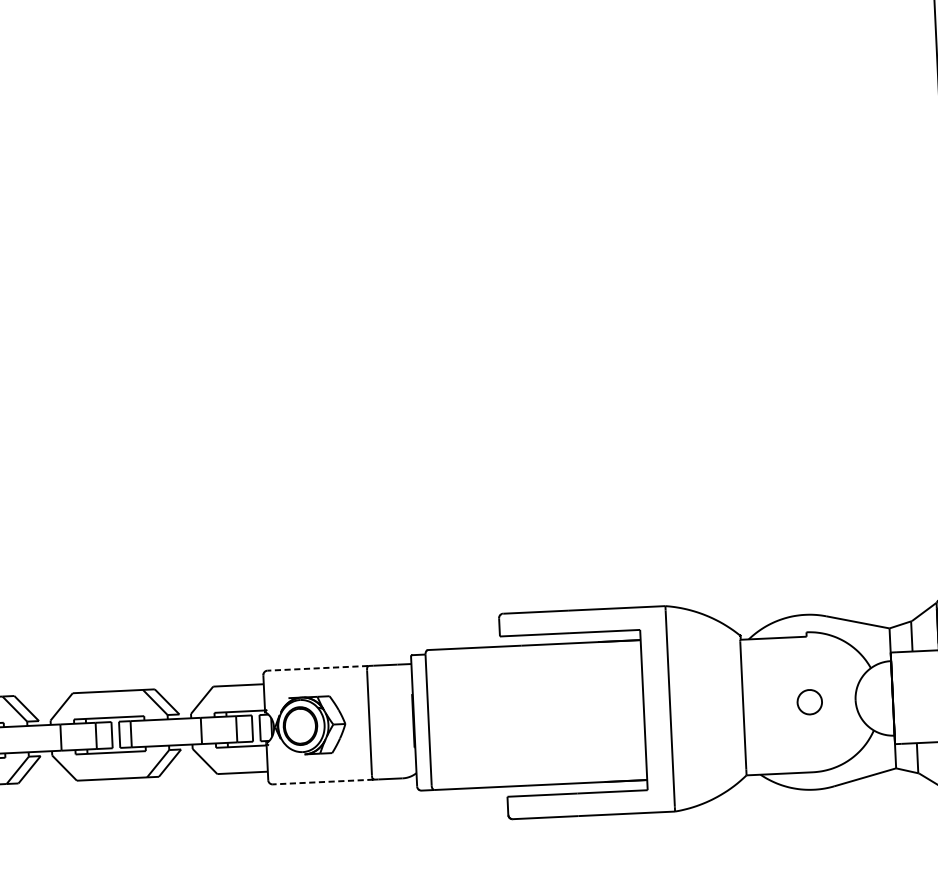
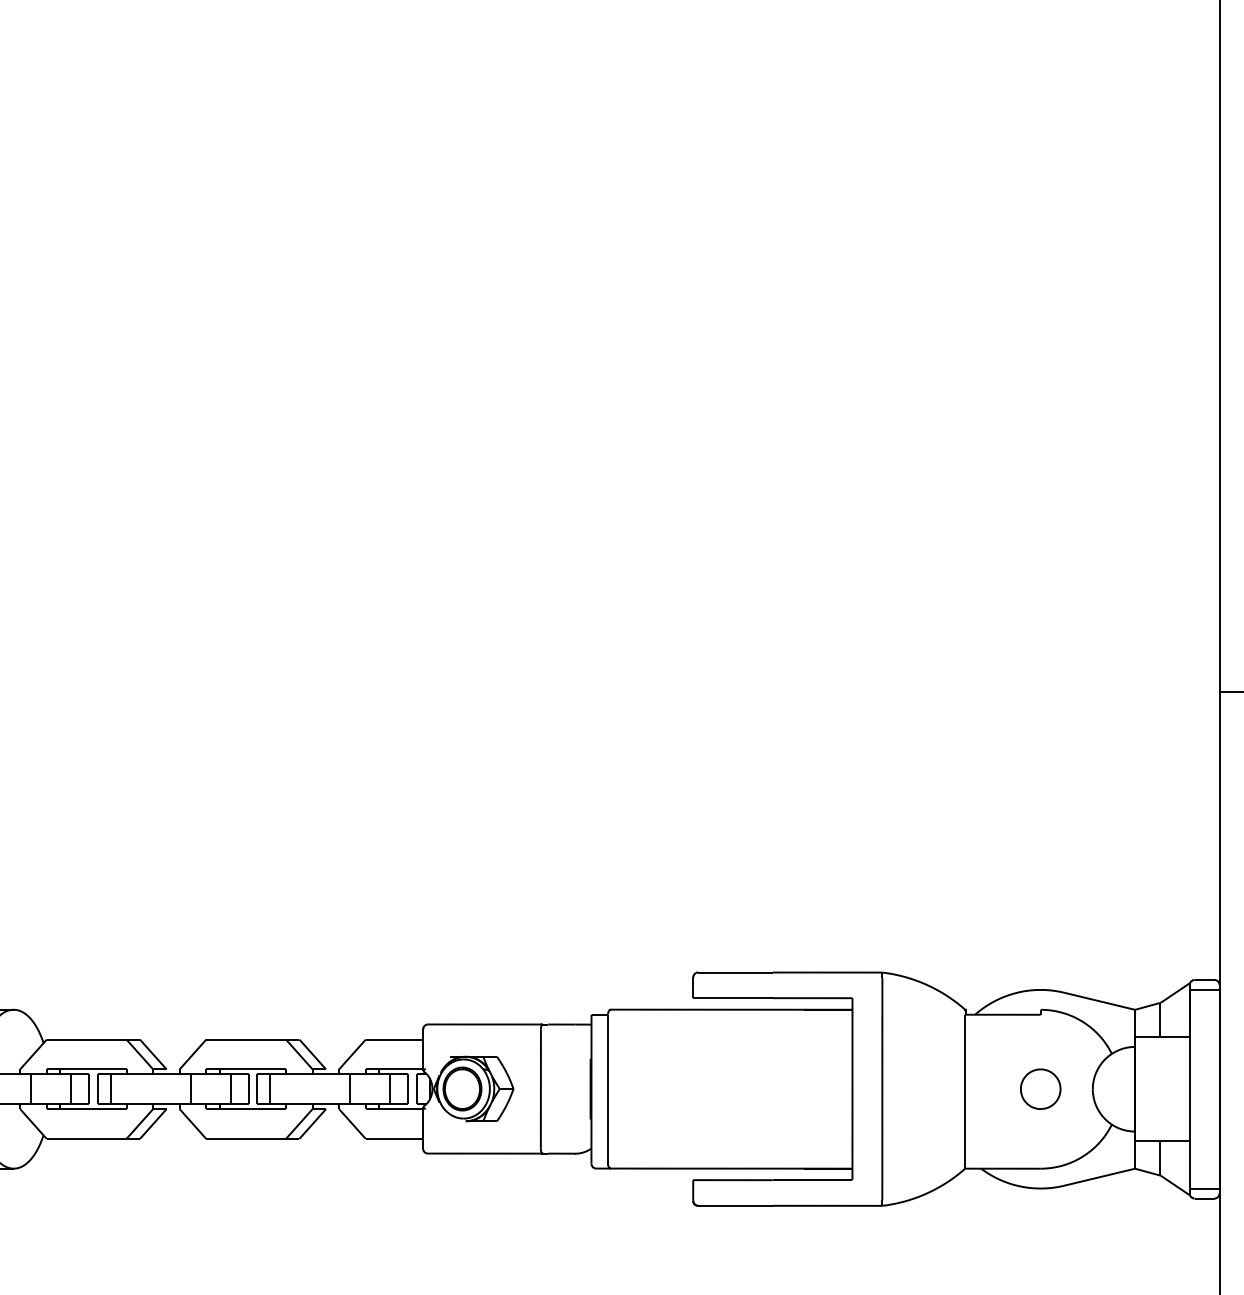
line: (317, 668) -> (484, 1024), dashed -> solid
part: (809, 701) -> (1040, 1088), size x1.43
line: (322, 781) -> (484, 1153), dashed -> solid

